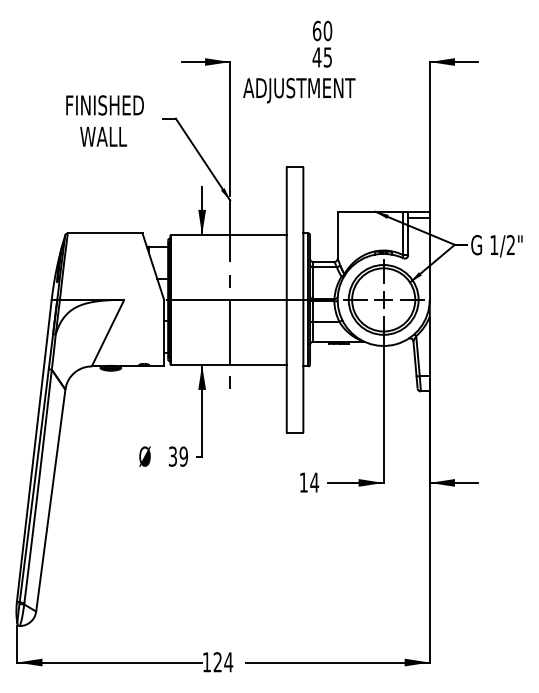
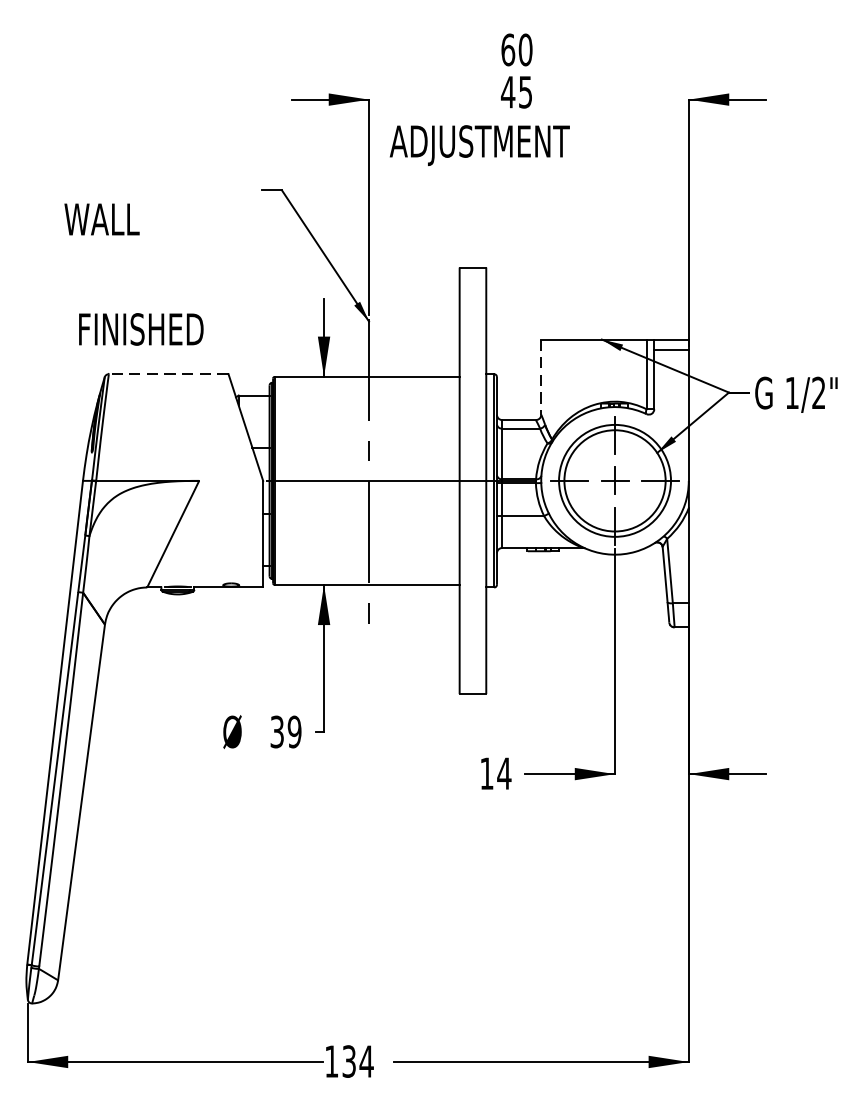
text: (104, 105) -> (140, 329), moved
text: (103, 136) -> (101, 218), moved
line: (104, 233) -> (167, 374), solid -> dashed
line: (337, 235) -> (540, 377), solid -> dashed
text: (217, 662) -> (348, 1061), 124 -> 134

